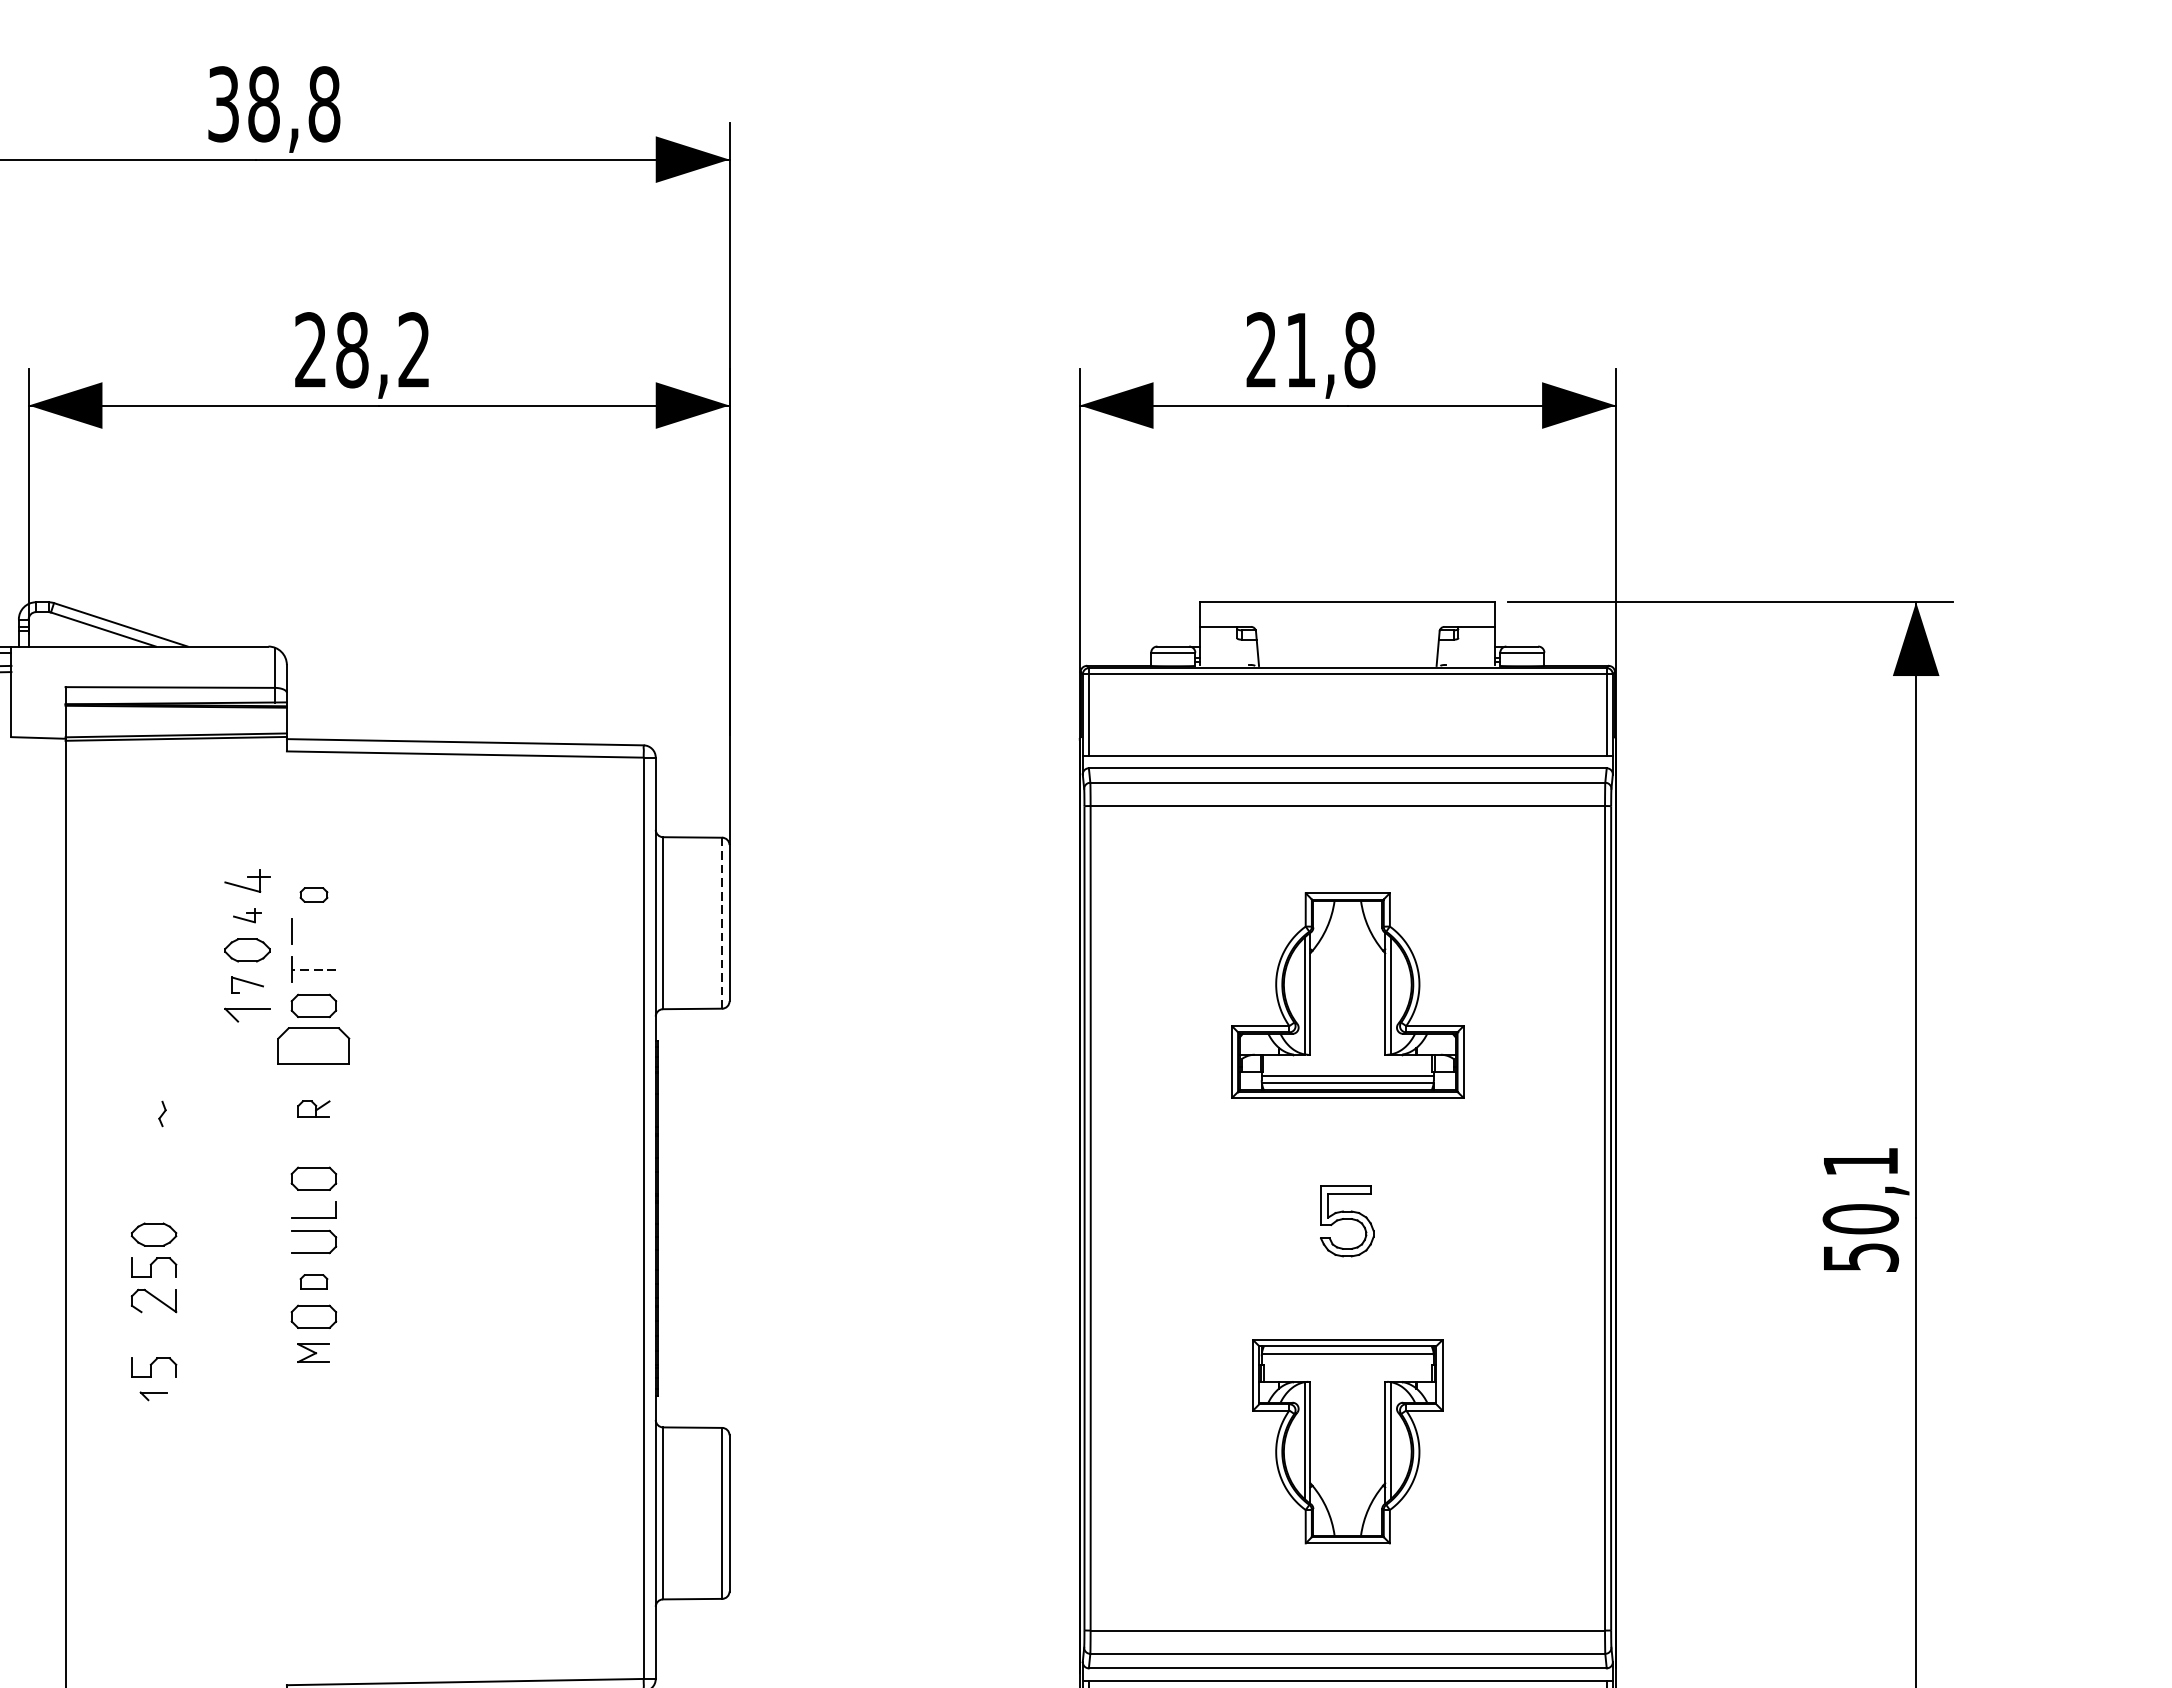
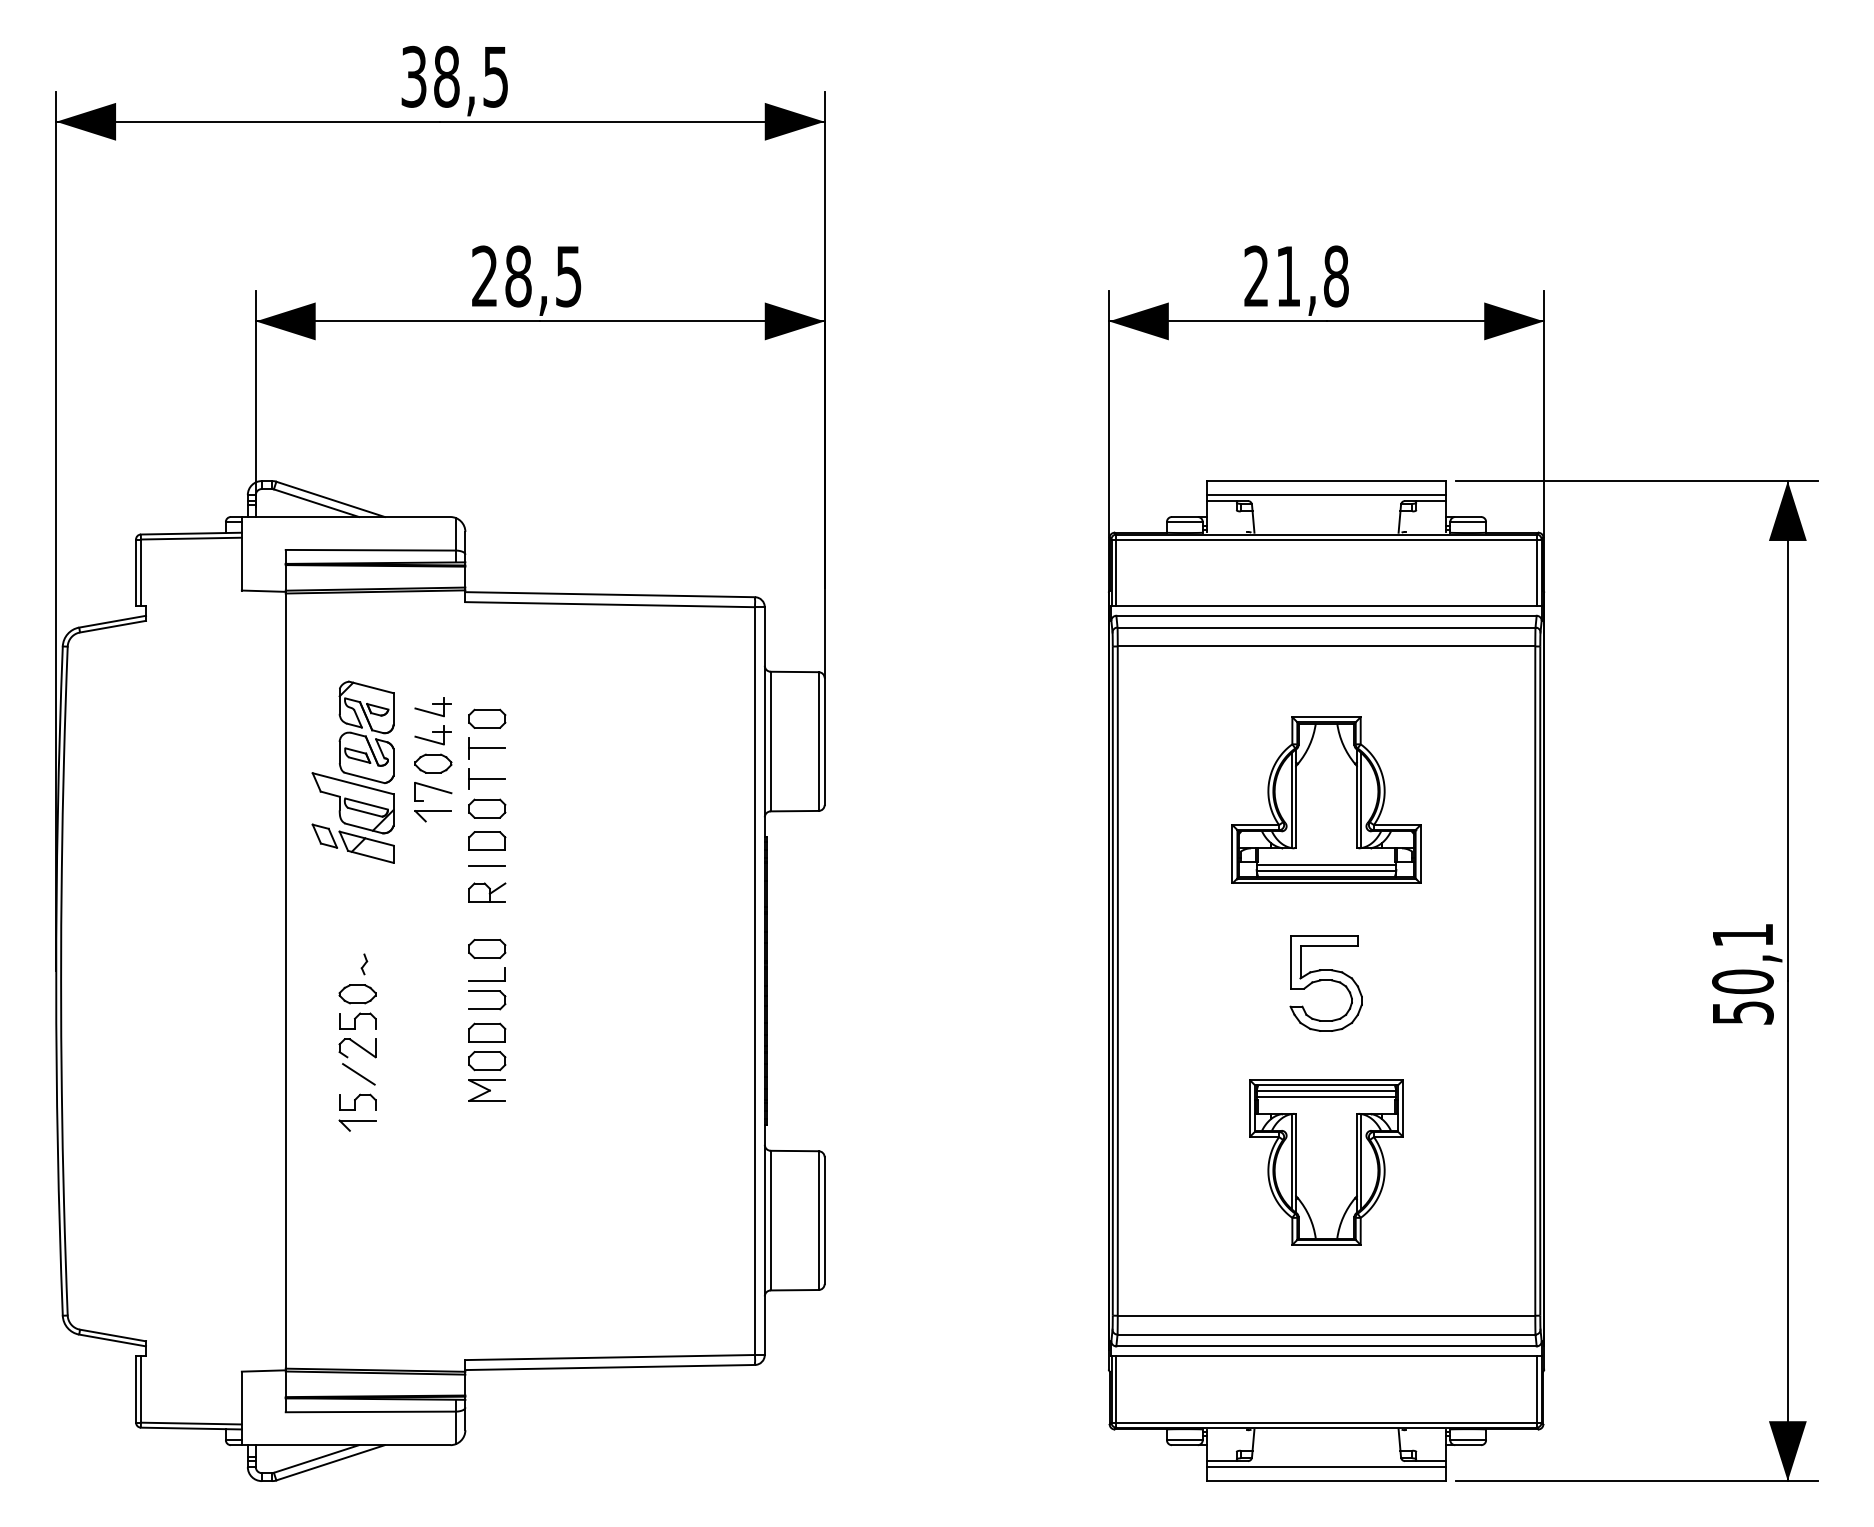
text: (323, 103) -> (495, 76), 38,8 -> 38,5
text: (413, 350) -> (568, 276), 28,2 -> 28,5
line: (1347, 620) -> (1326, 495), added
part: (314, 894) -> (487, 718), size x1.67
part: (246, 915) -> (432, 735), size x1.67
line: (721, 924) -> (818, 742), dashed -> solid
line: (314, 931) -> (487, 748), added
part: (147, 960) -> (352, 771), added
line: (314, 969) -> (487, 779), dashed -> solid
part: (247, 984) -> (433, 791), size x1.43
part: (314, 1045) -> (487, 840), size x0.62
line: (314, 1077) -> (487, 866), added
part: (314, 1109) -> (487, 892), size x1.43
part: (162, 1114) -> (364, 964), moved
part: (1346, 1221) -> (1325, 983), size x1.67
part: (314, 1281) -> (487, 1032), size x1.67
line: (155, 1333) -> (358, 1074), added
part: (312, 1353) -> (486, 1090), size x1.43
line: (1347, 1360) -> (1326, 1096), added
part: (153, 1396) -> (357, 1125), size x1.67

